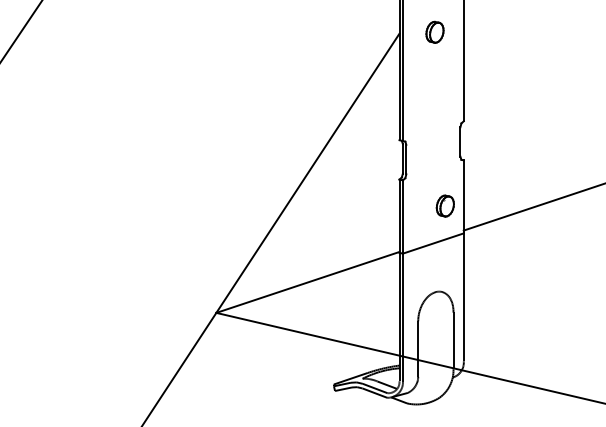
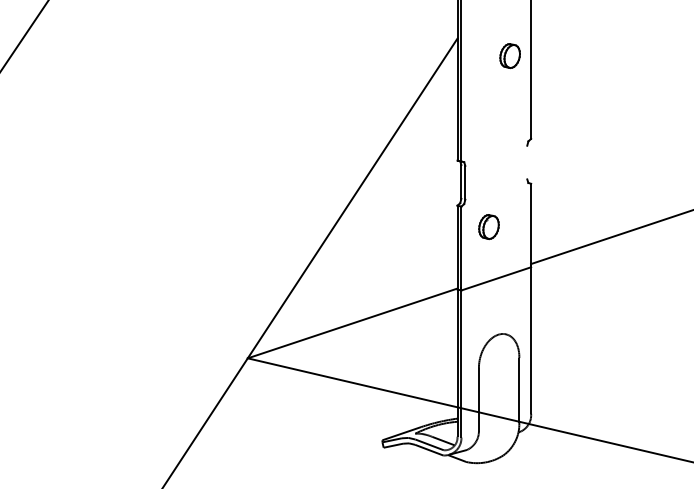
part: (434, 31) -> (509, 55), moved
line: (460, 141) -> (527, 162), removed
part: (444, 205) -> (488, 226), moved

